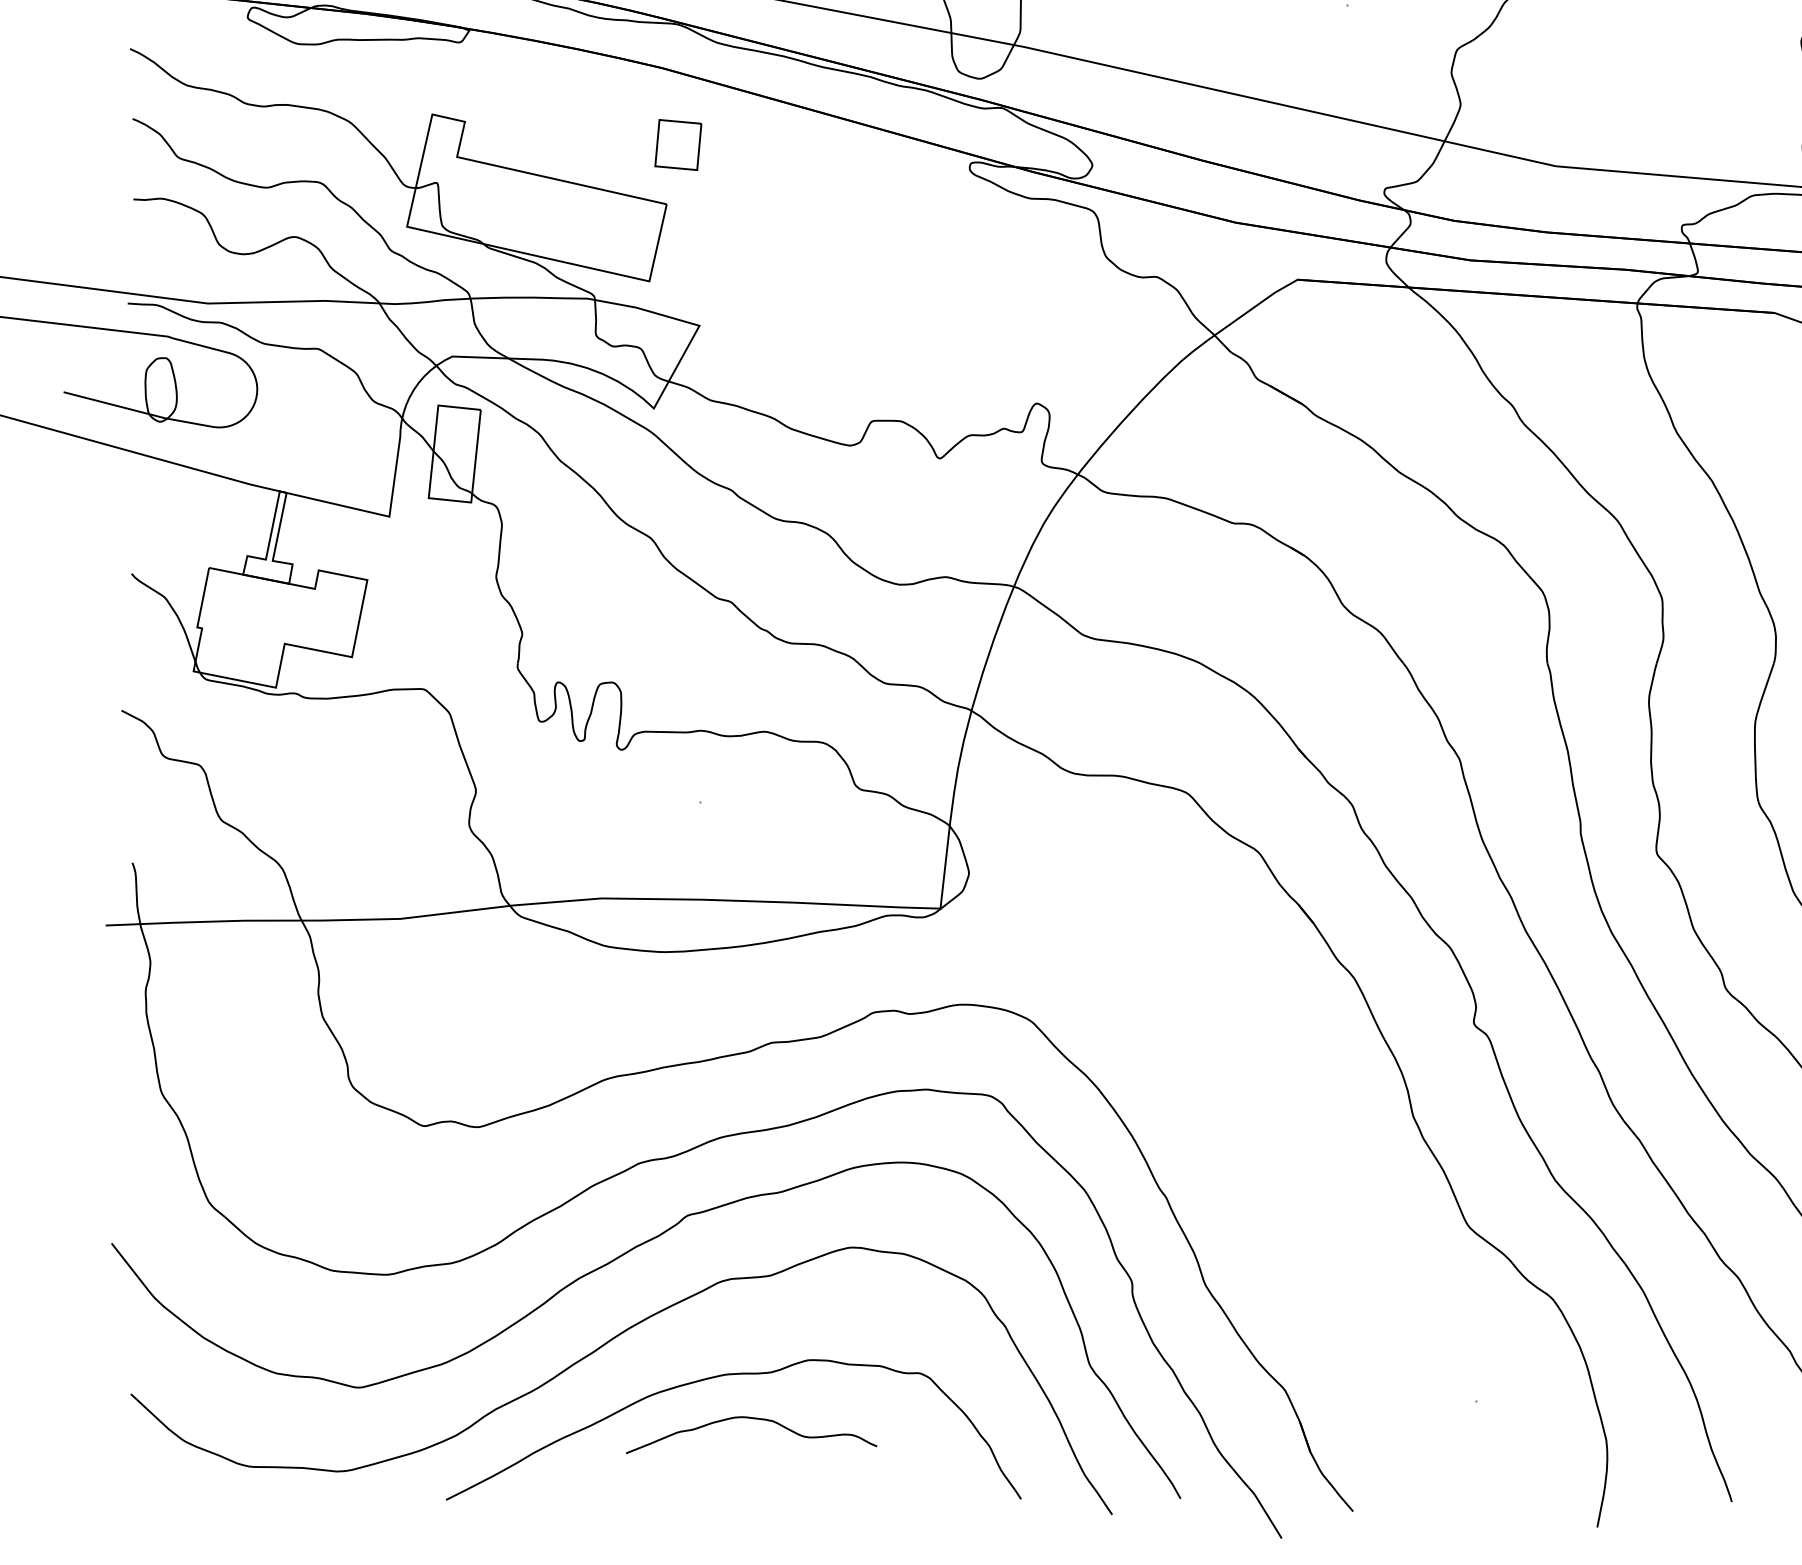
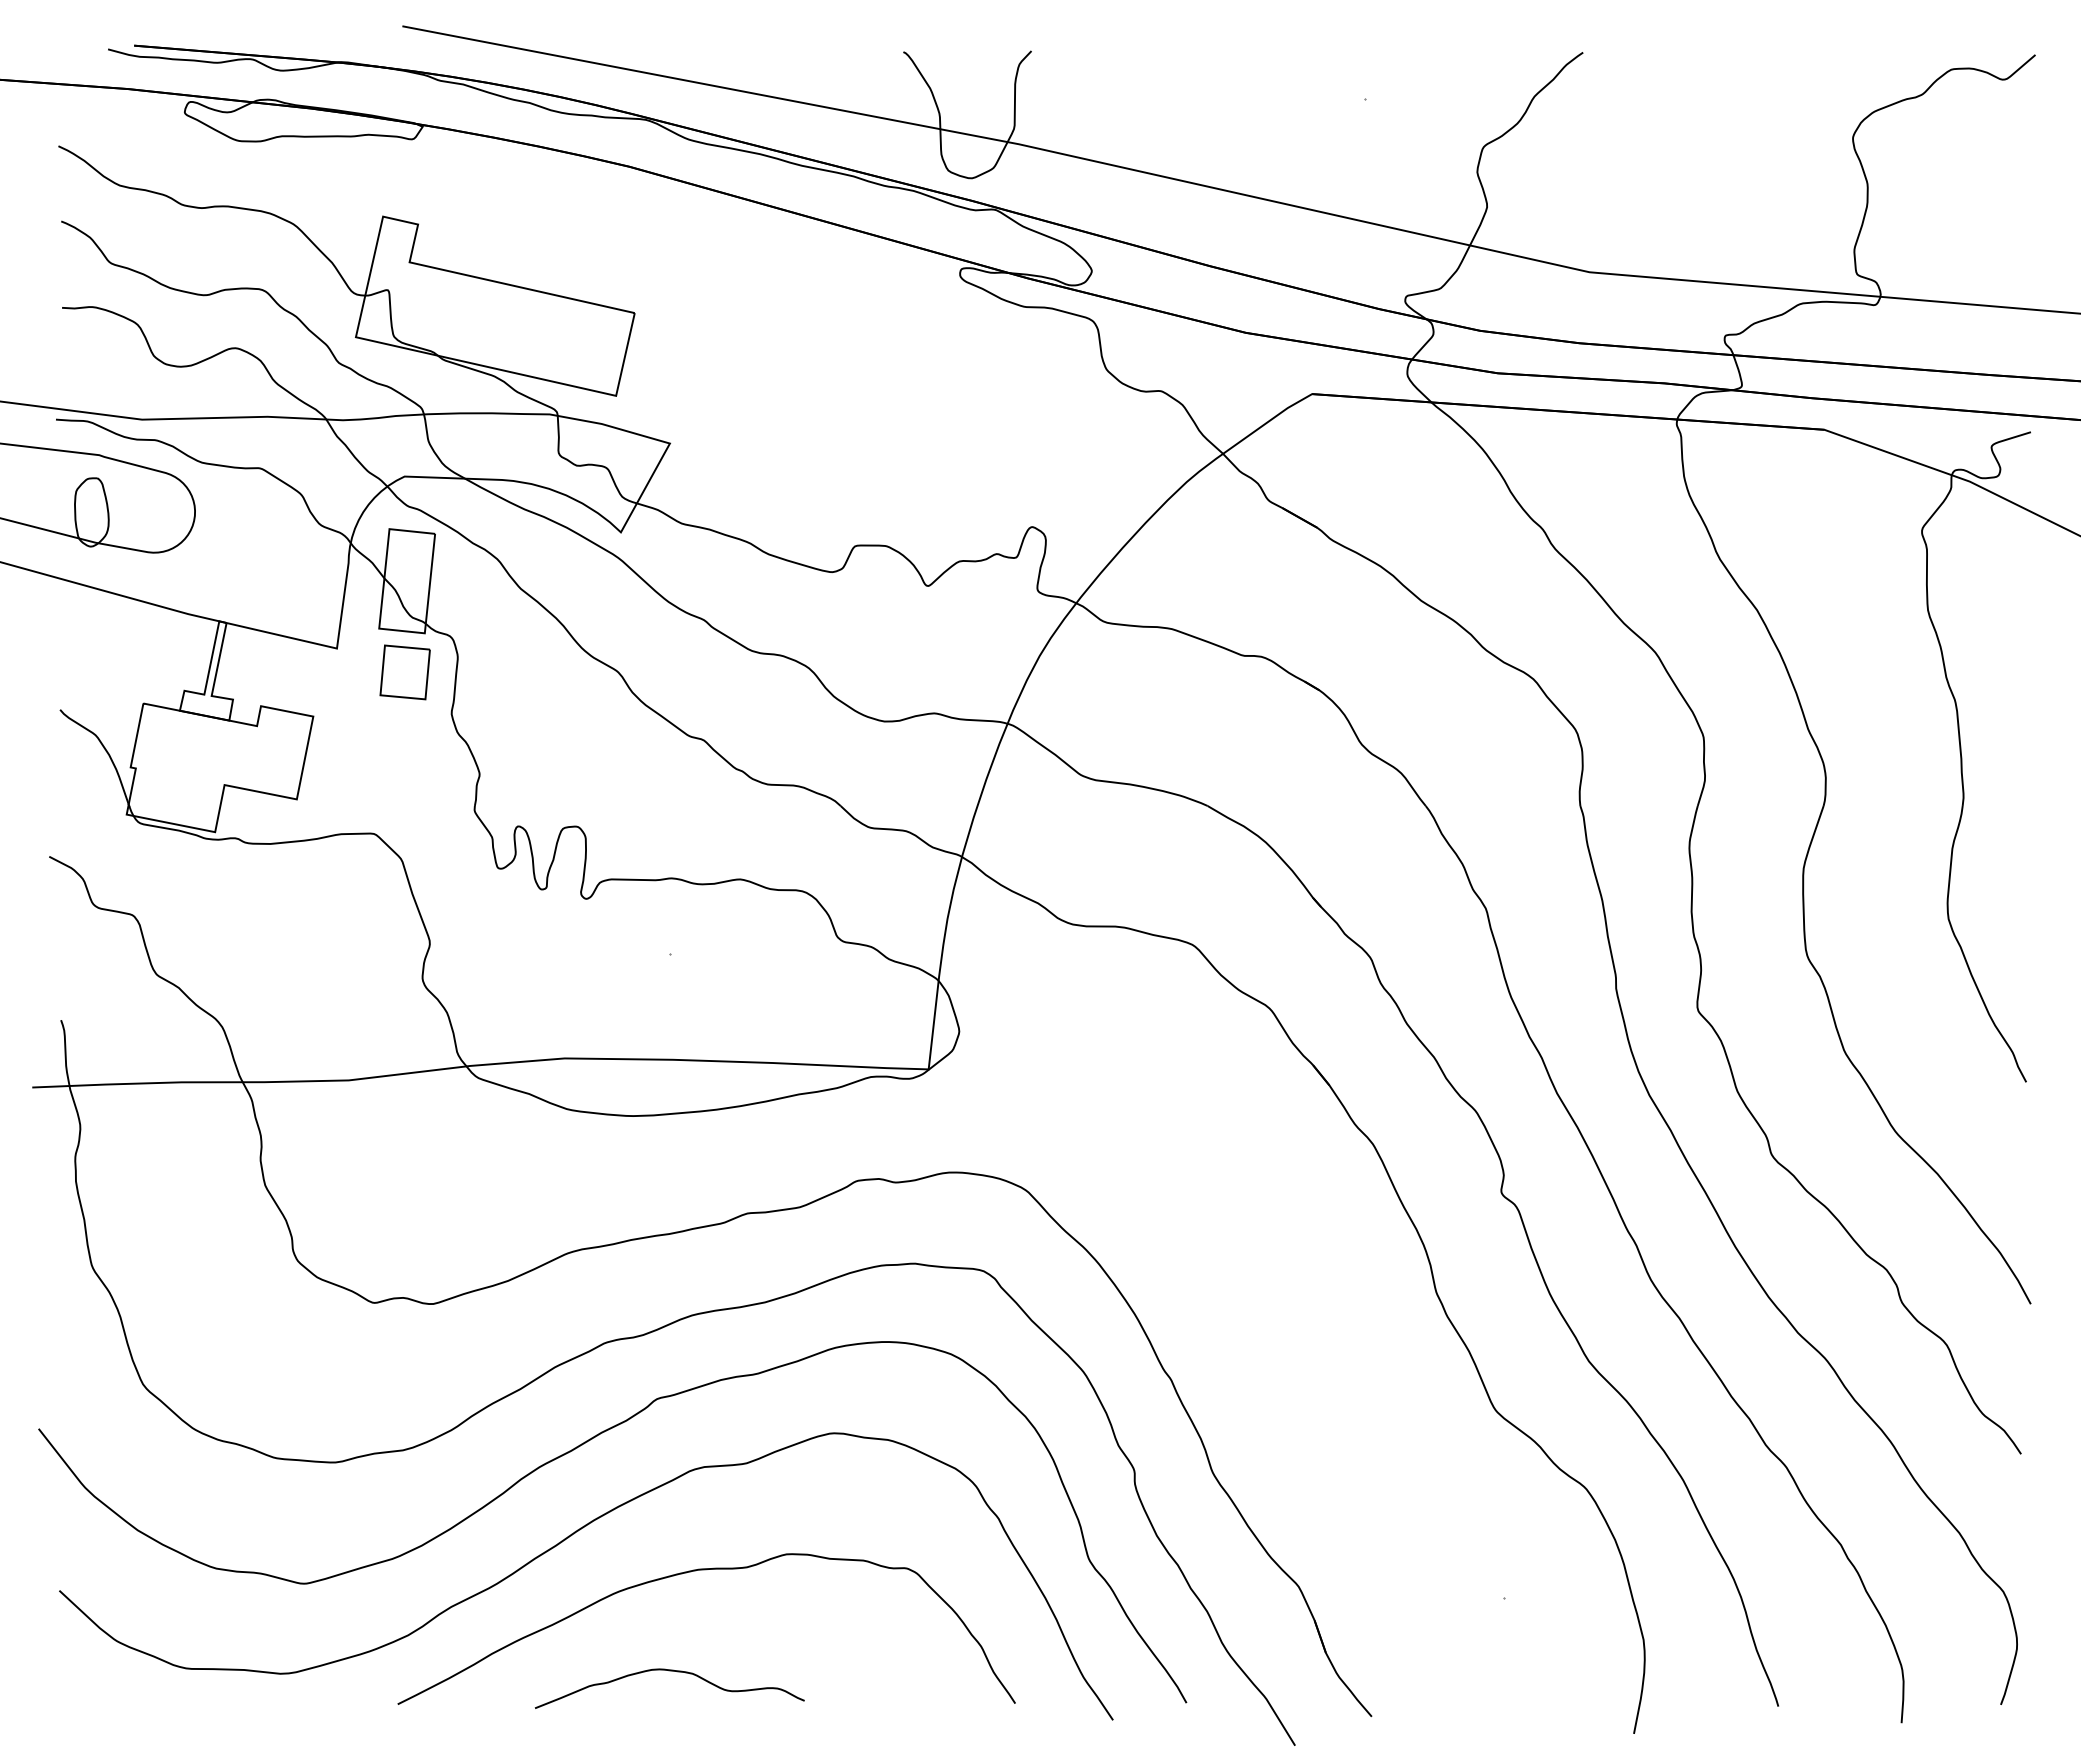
part: (677, 145) -> (404, 672), moved
curve: (751, 1419) -> (669, 1671), moved

